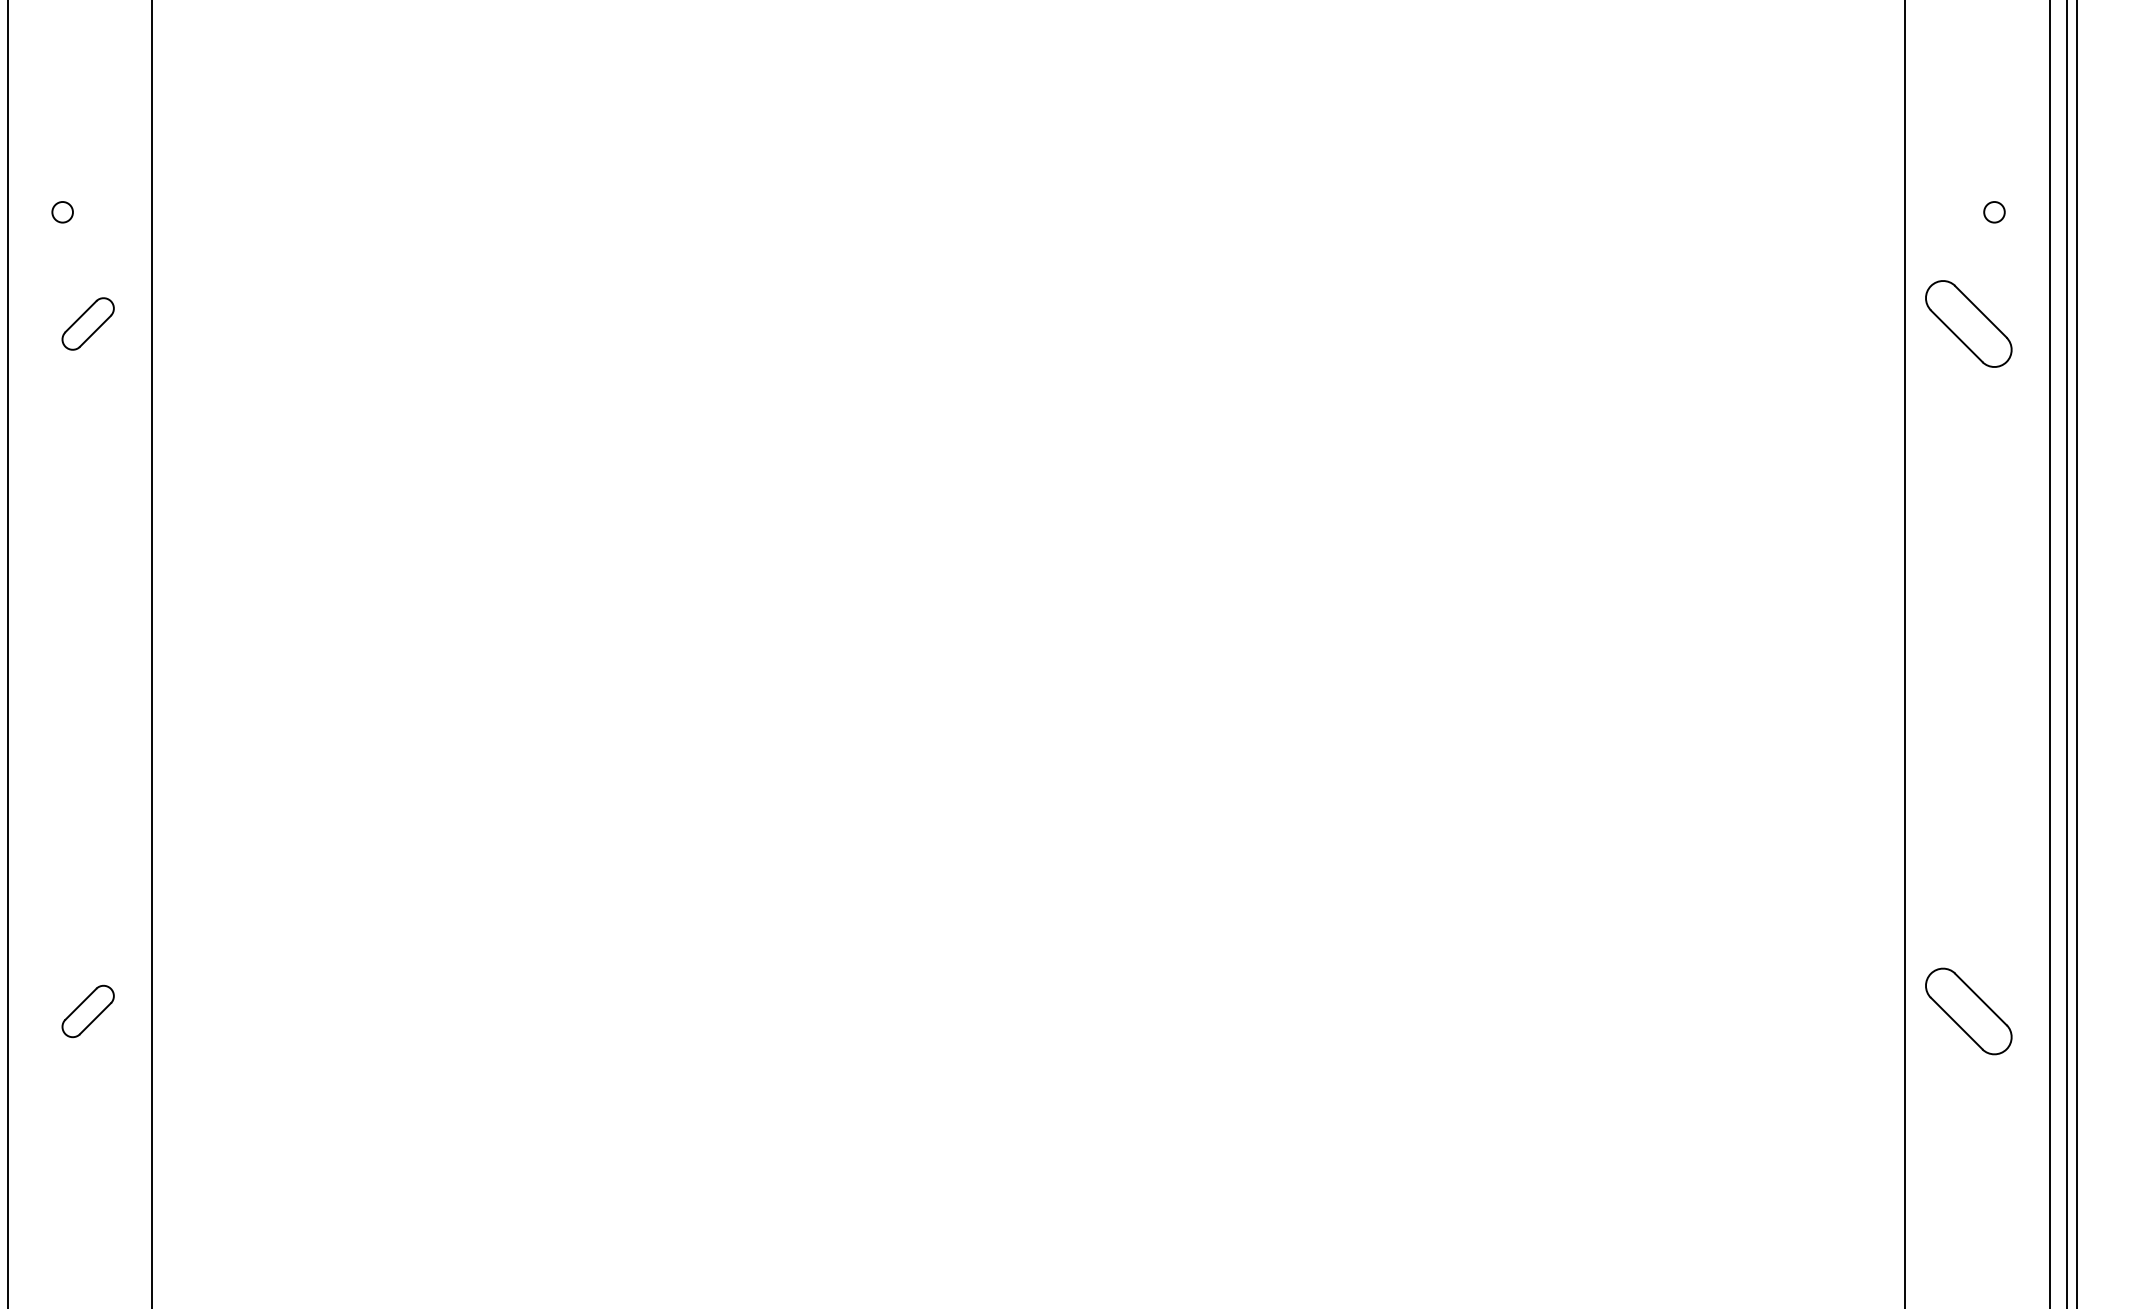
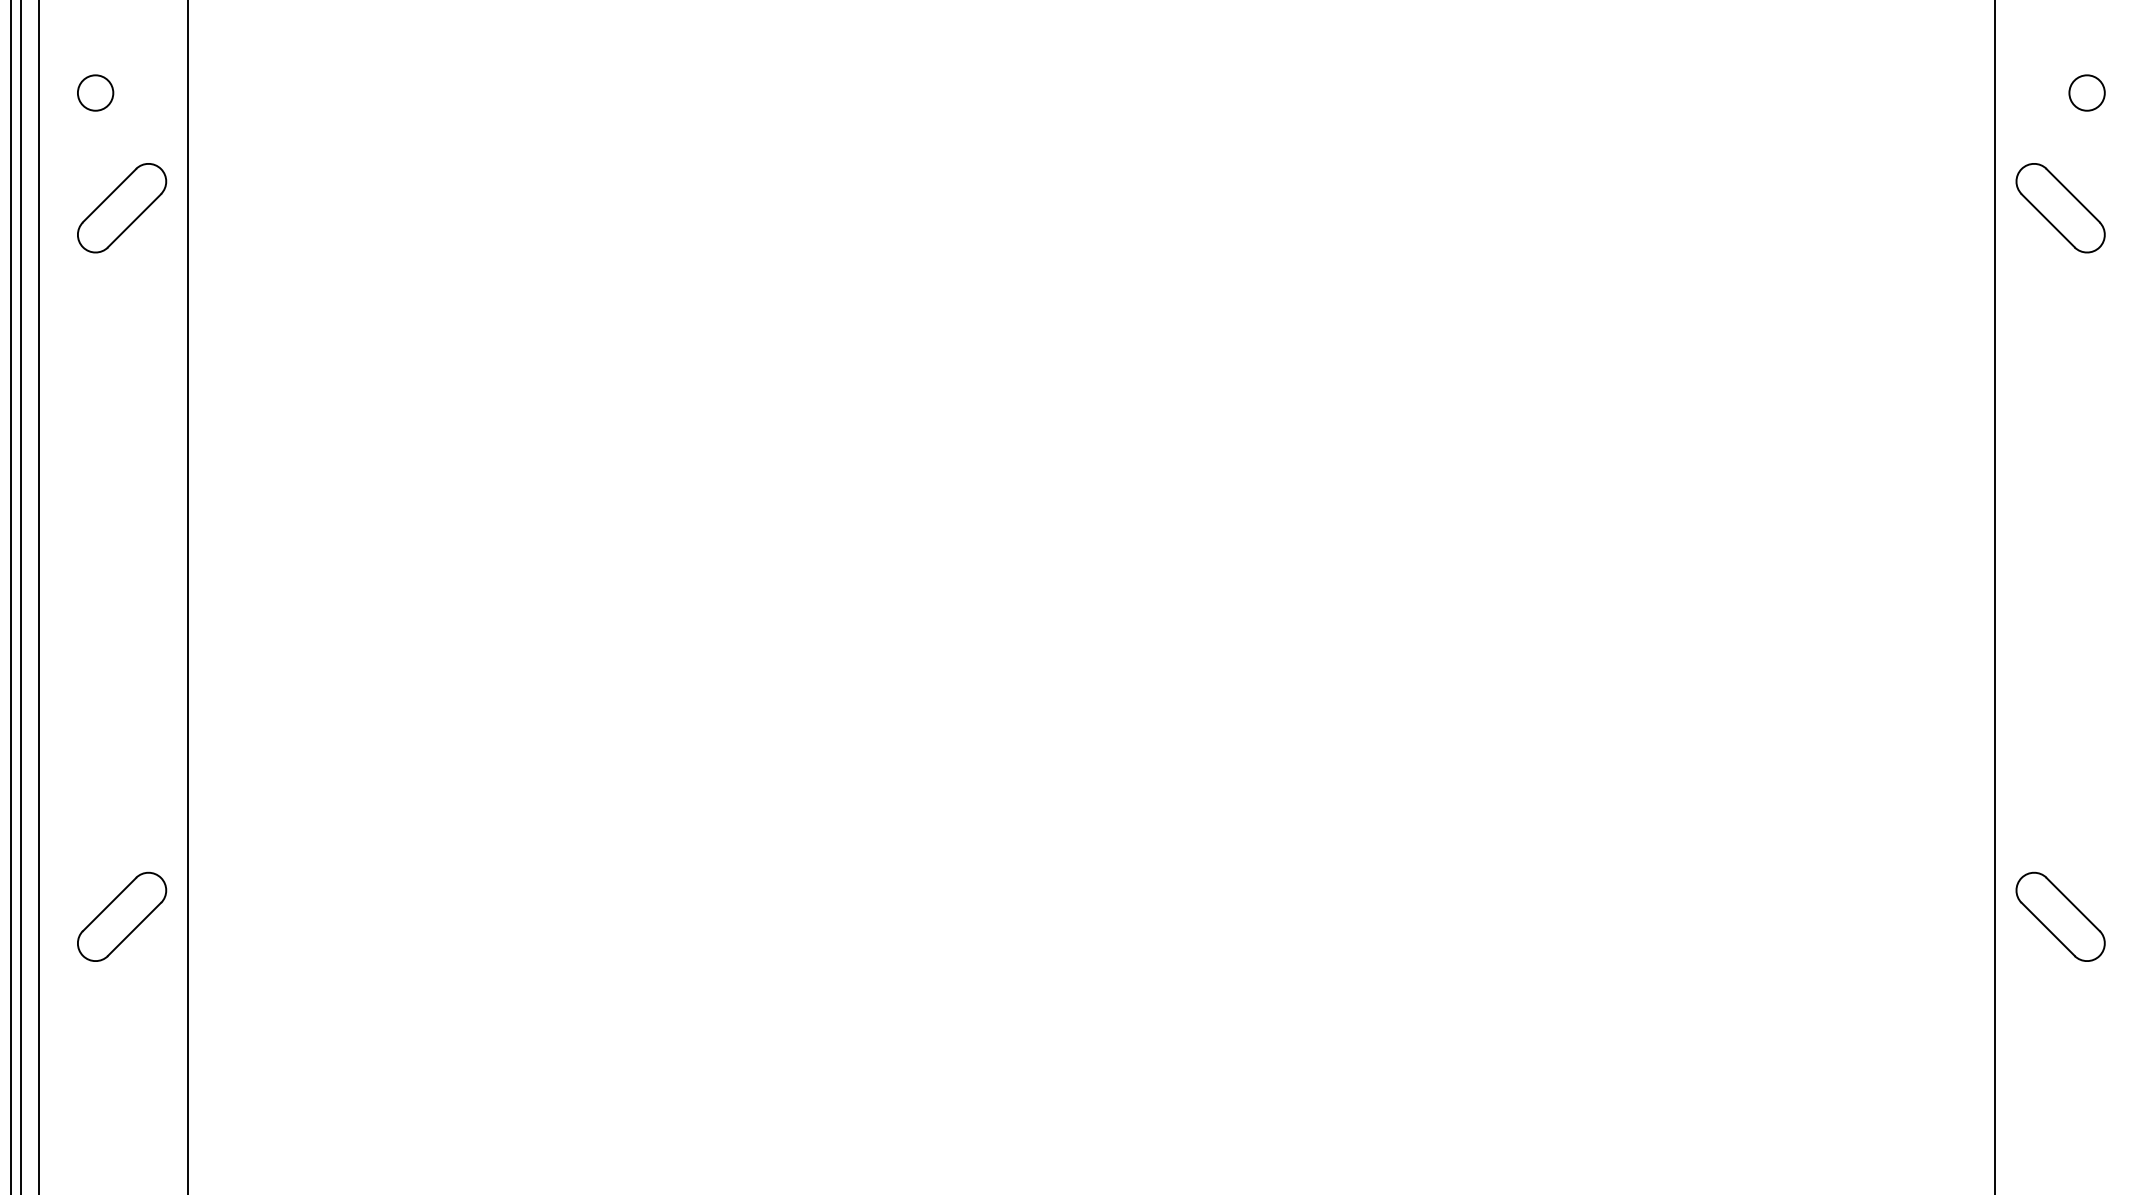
circle: (62, 212) -> (95, 93), size x1.67
circle: (1994, 212) -> (2087, 93), size x1.67
part: (87, 323) -> (121, 207), size x1.67
part: (87, 1011) -> (121, 916), size x1.67

